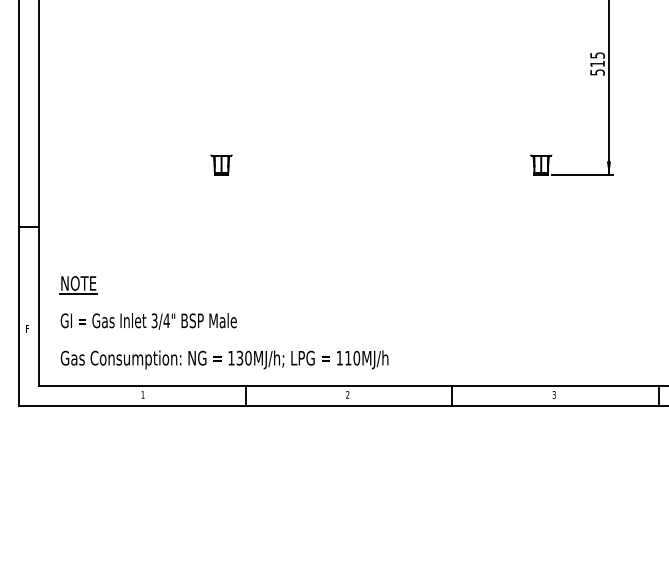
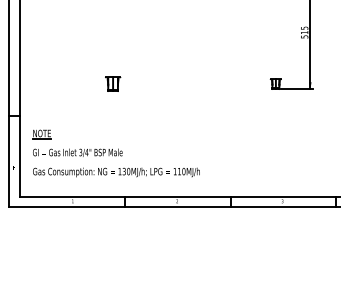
part: (220, 163) -> (112, 83), size x1.4
part: (222, 322) -> (115, 153), moved

